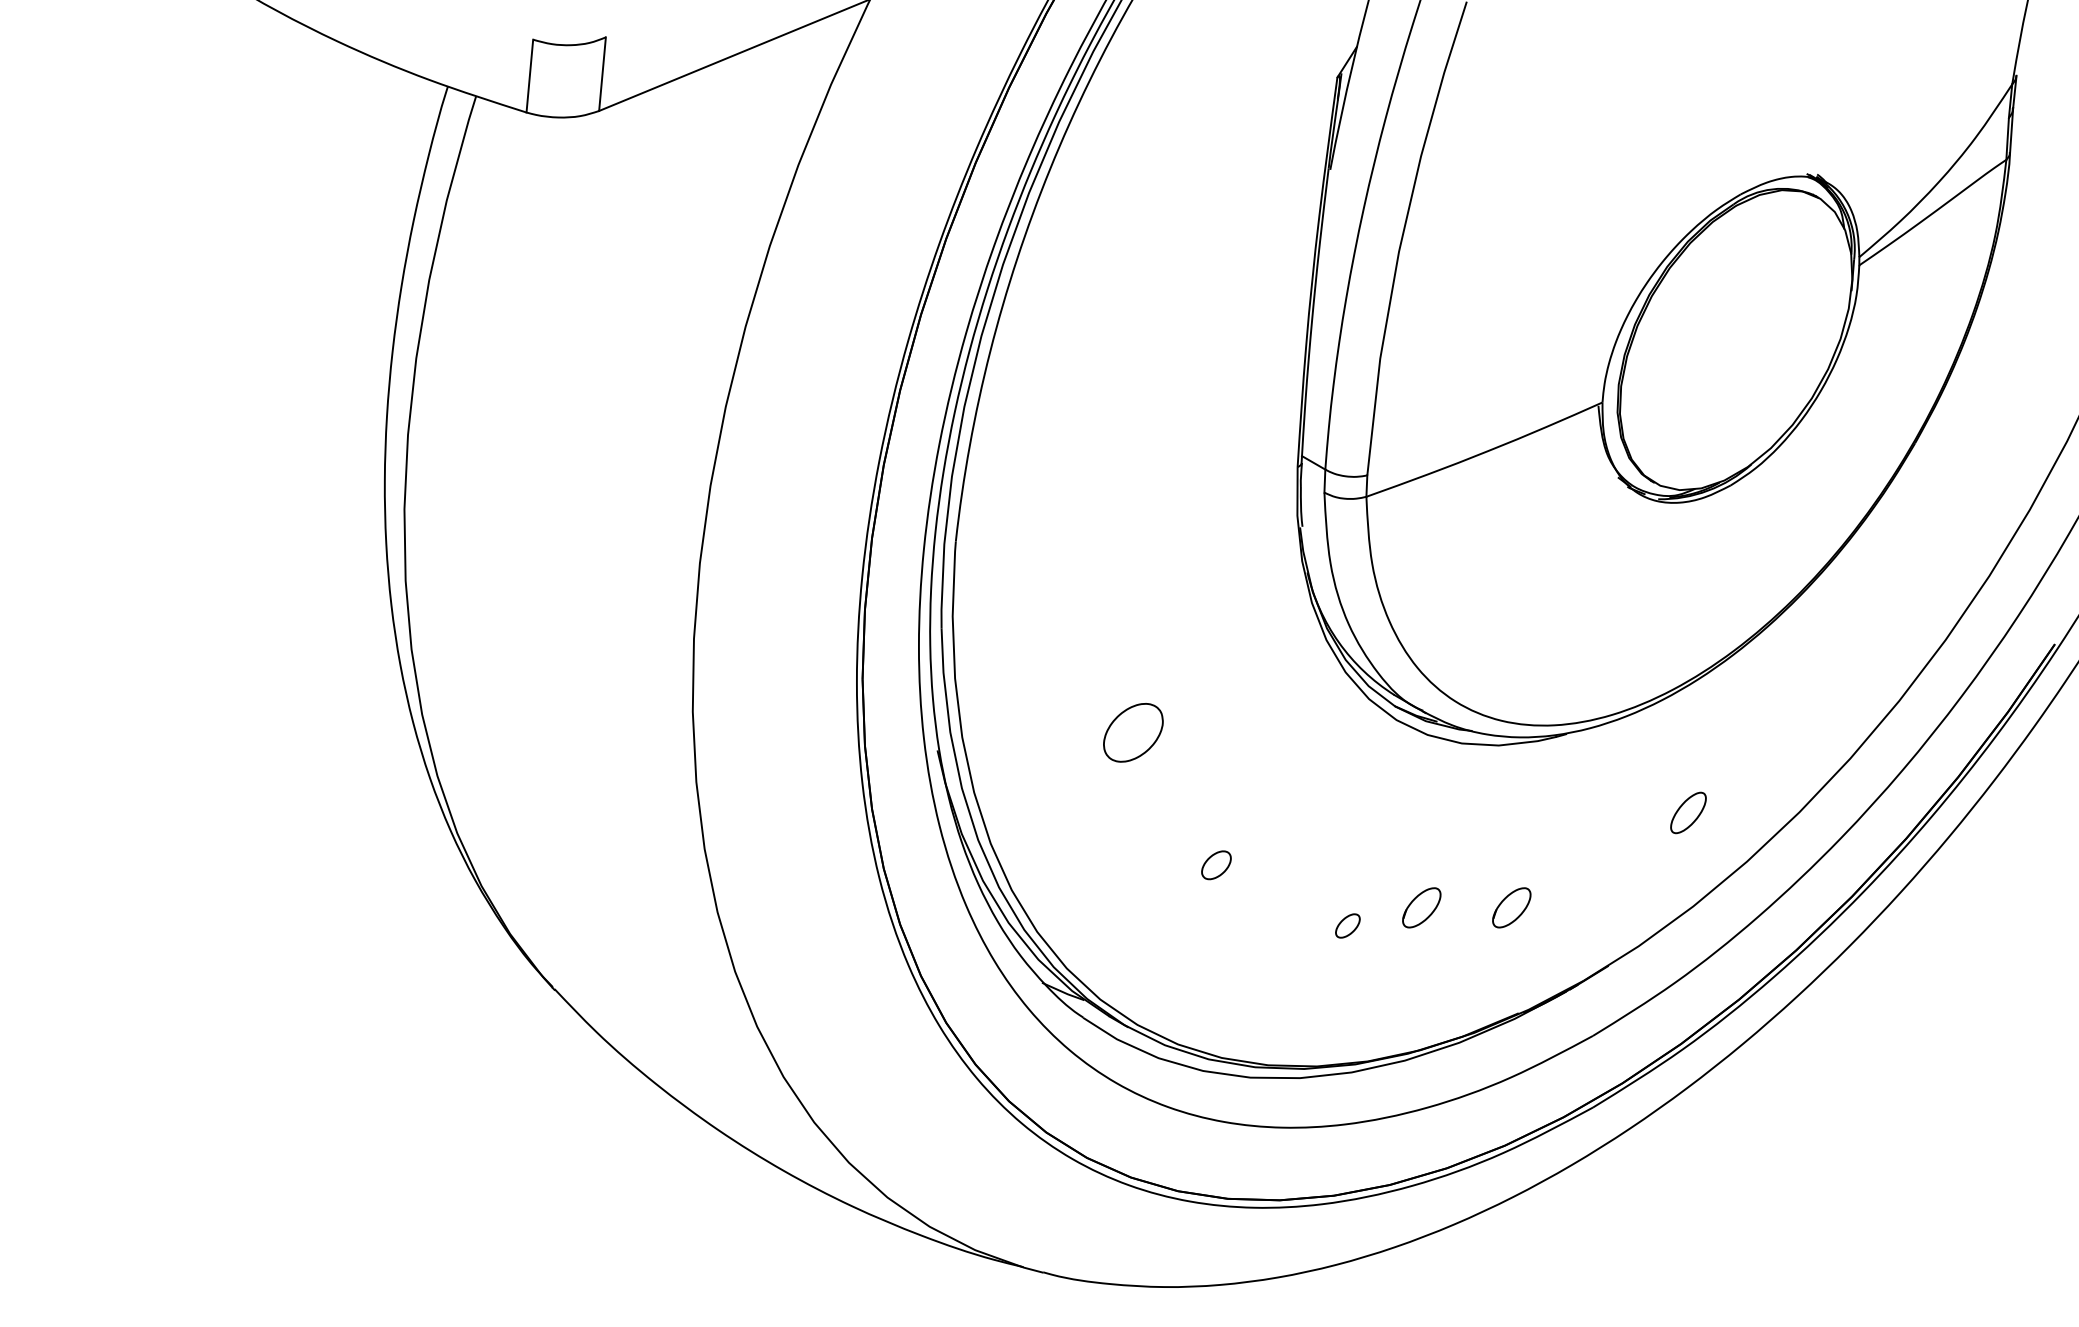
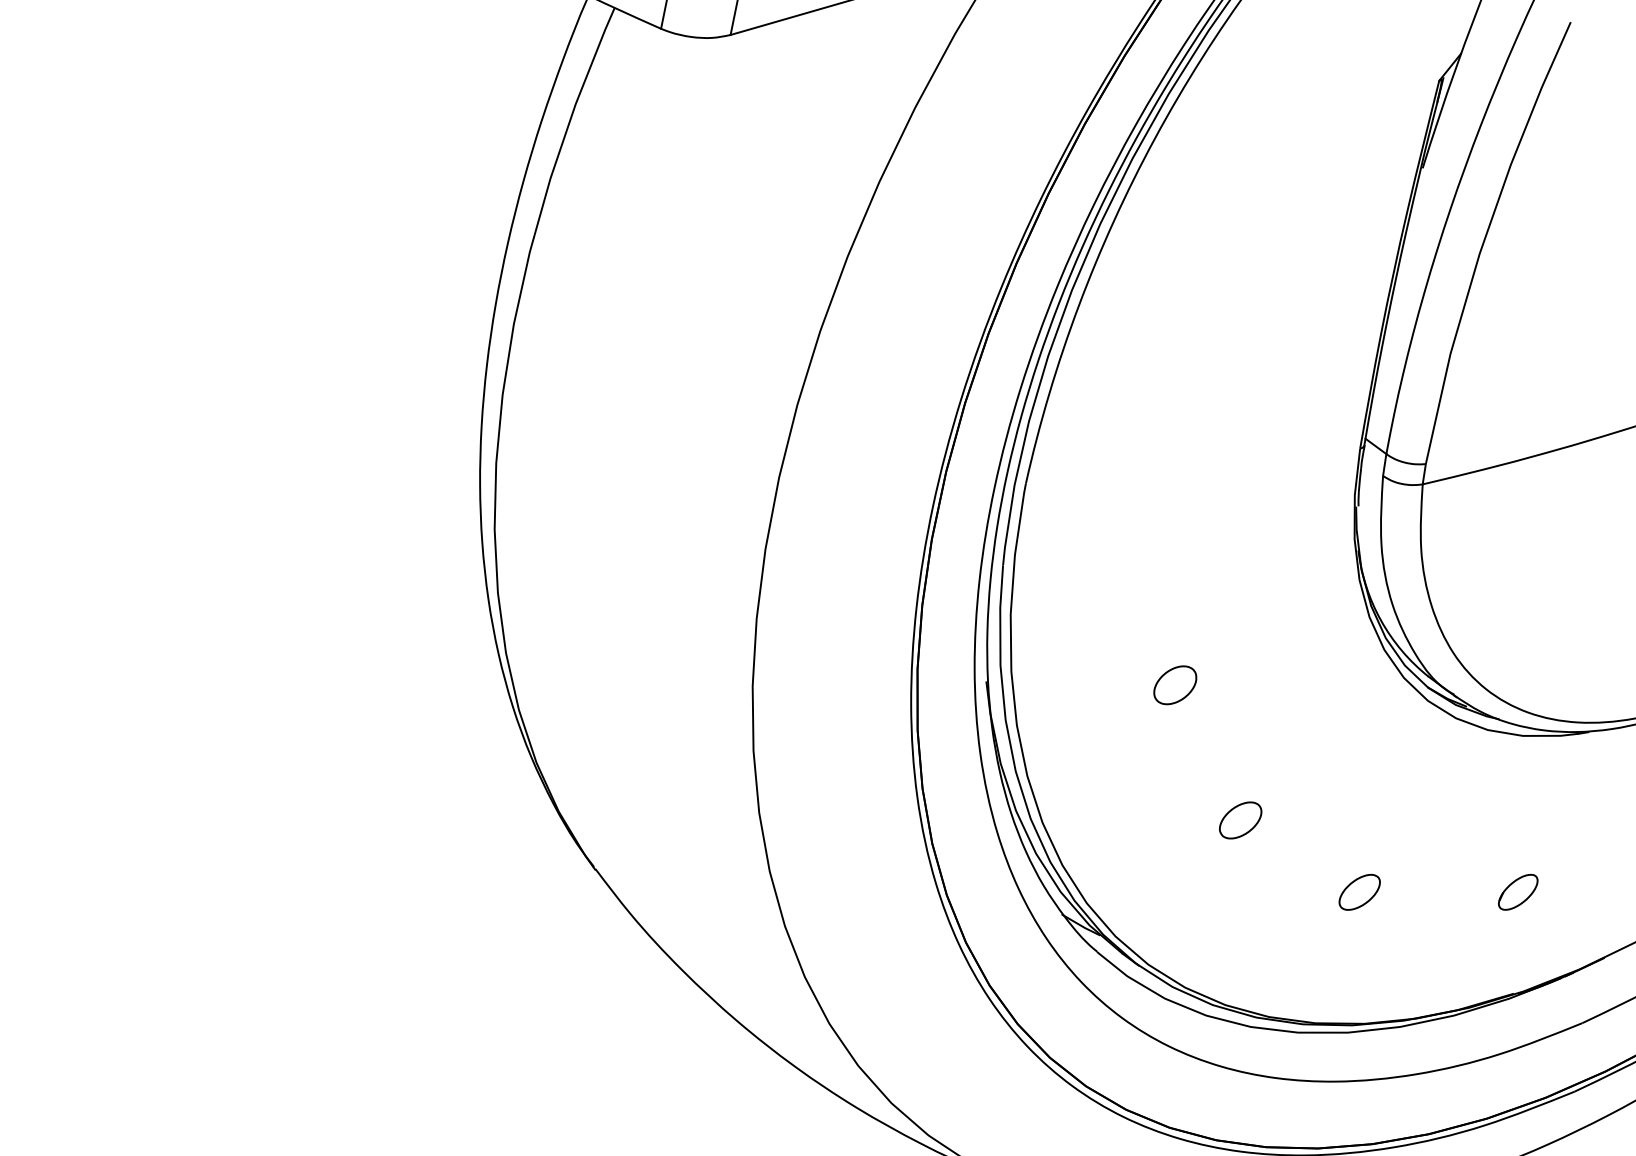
part: (1133, 732) -> (1175, 684), size x0.71
part: (1216, 865) -> (1240, 820), size x1.43
part: (1421, 907) -> (1432, 882), removed
part: (1347, 925) -> (1359, 891), size x1.67

